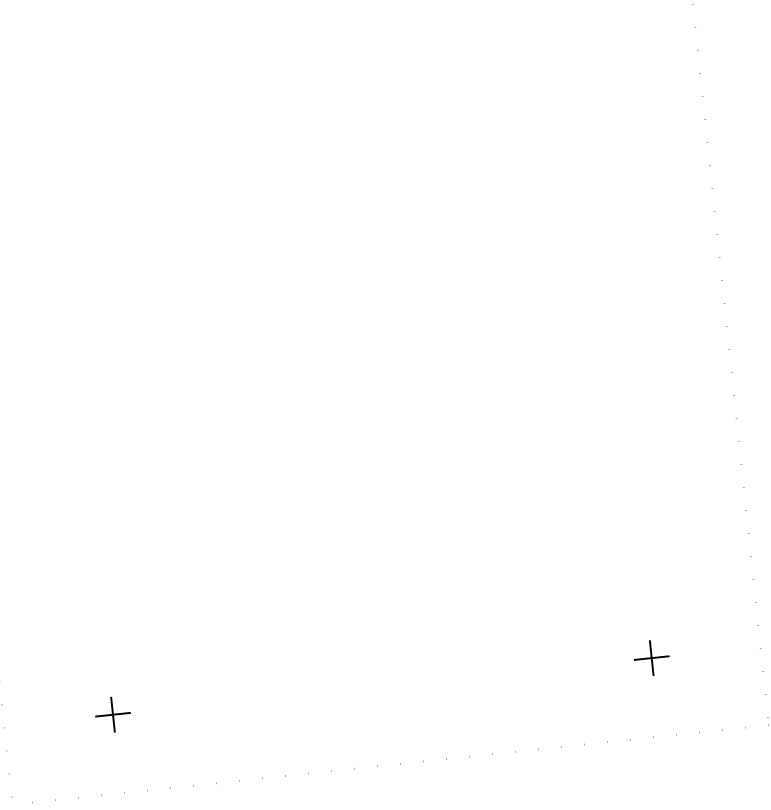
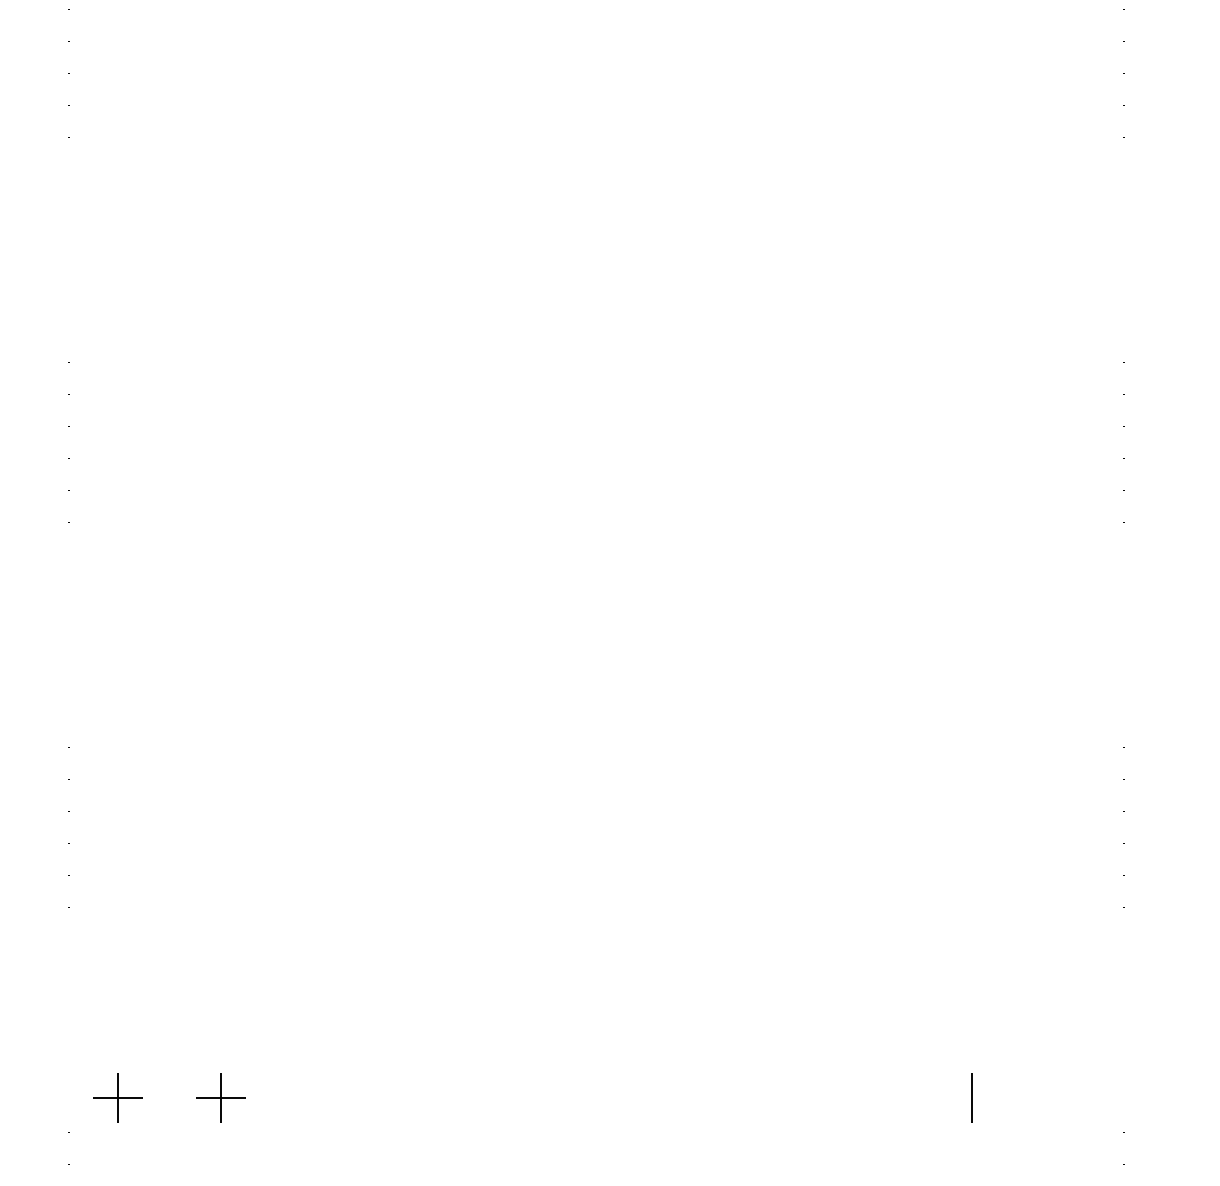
line: (651, 658) -> (971, 1097), removed
part: (38, 722) -> (117, 1097), added

